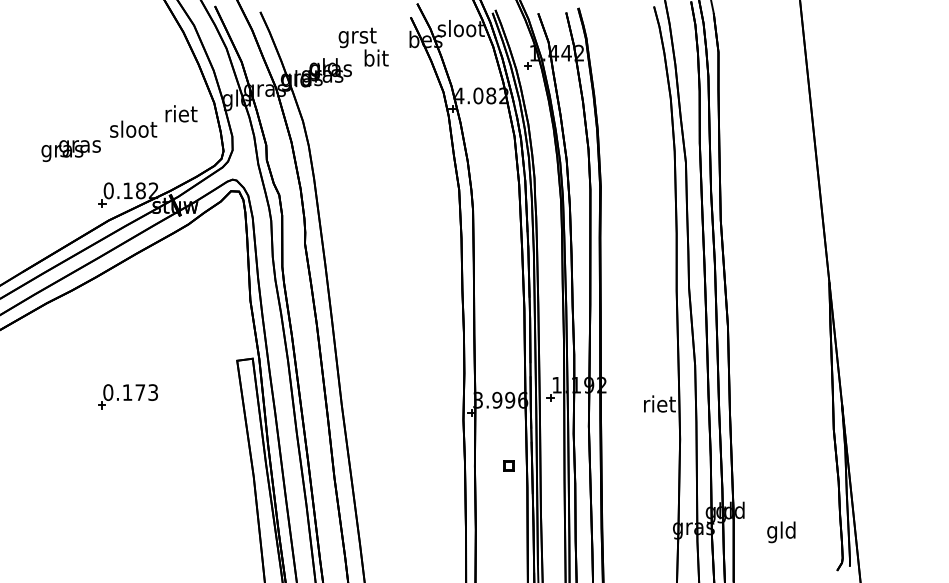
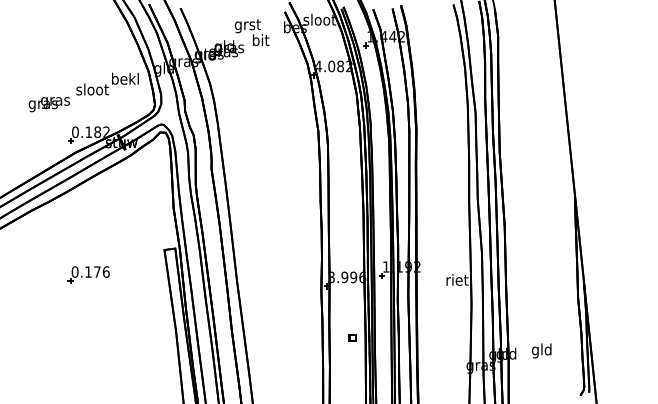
text: (180, 113) -> (125, 78), riet -> bekl
text: (152, 391) -> (105, 271), 0.173 -> 0.176
part: (508, 465) -> (352, 337), moved
text: (781, 531) -> (541, 350), moved

